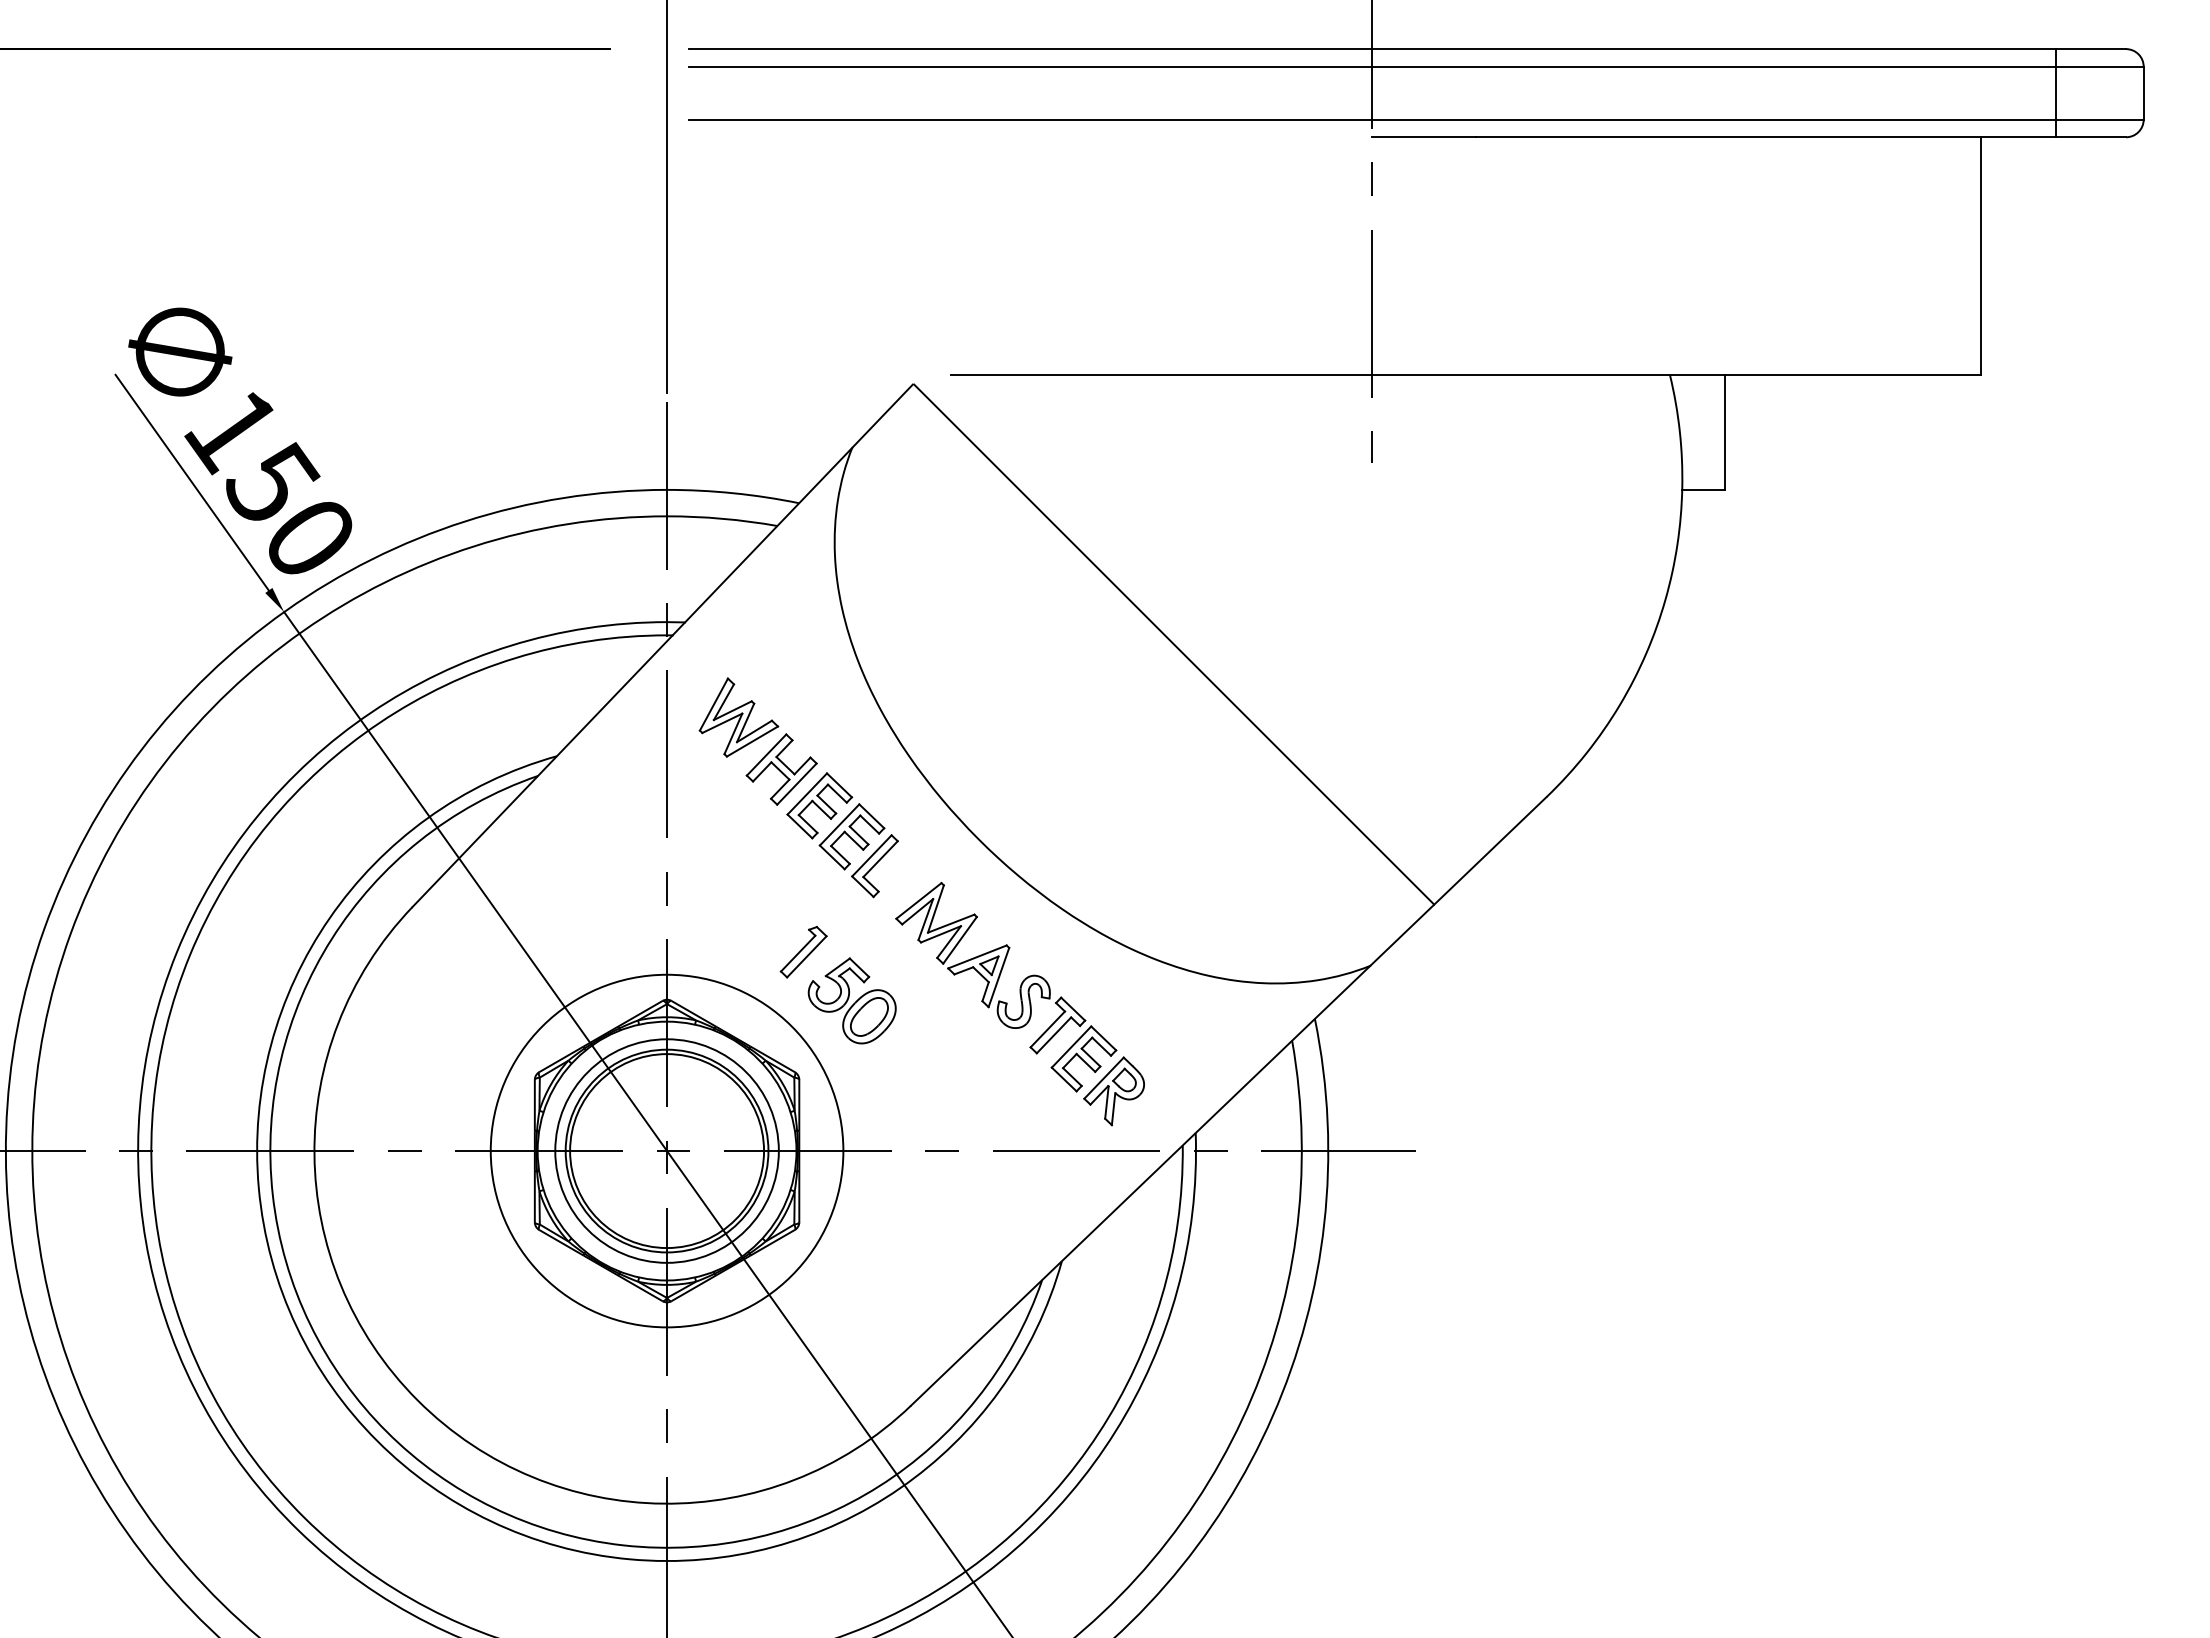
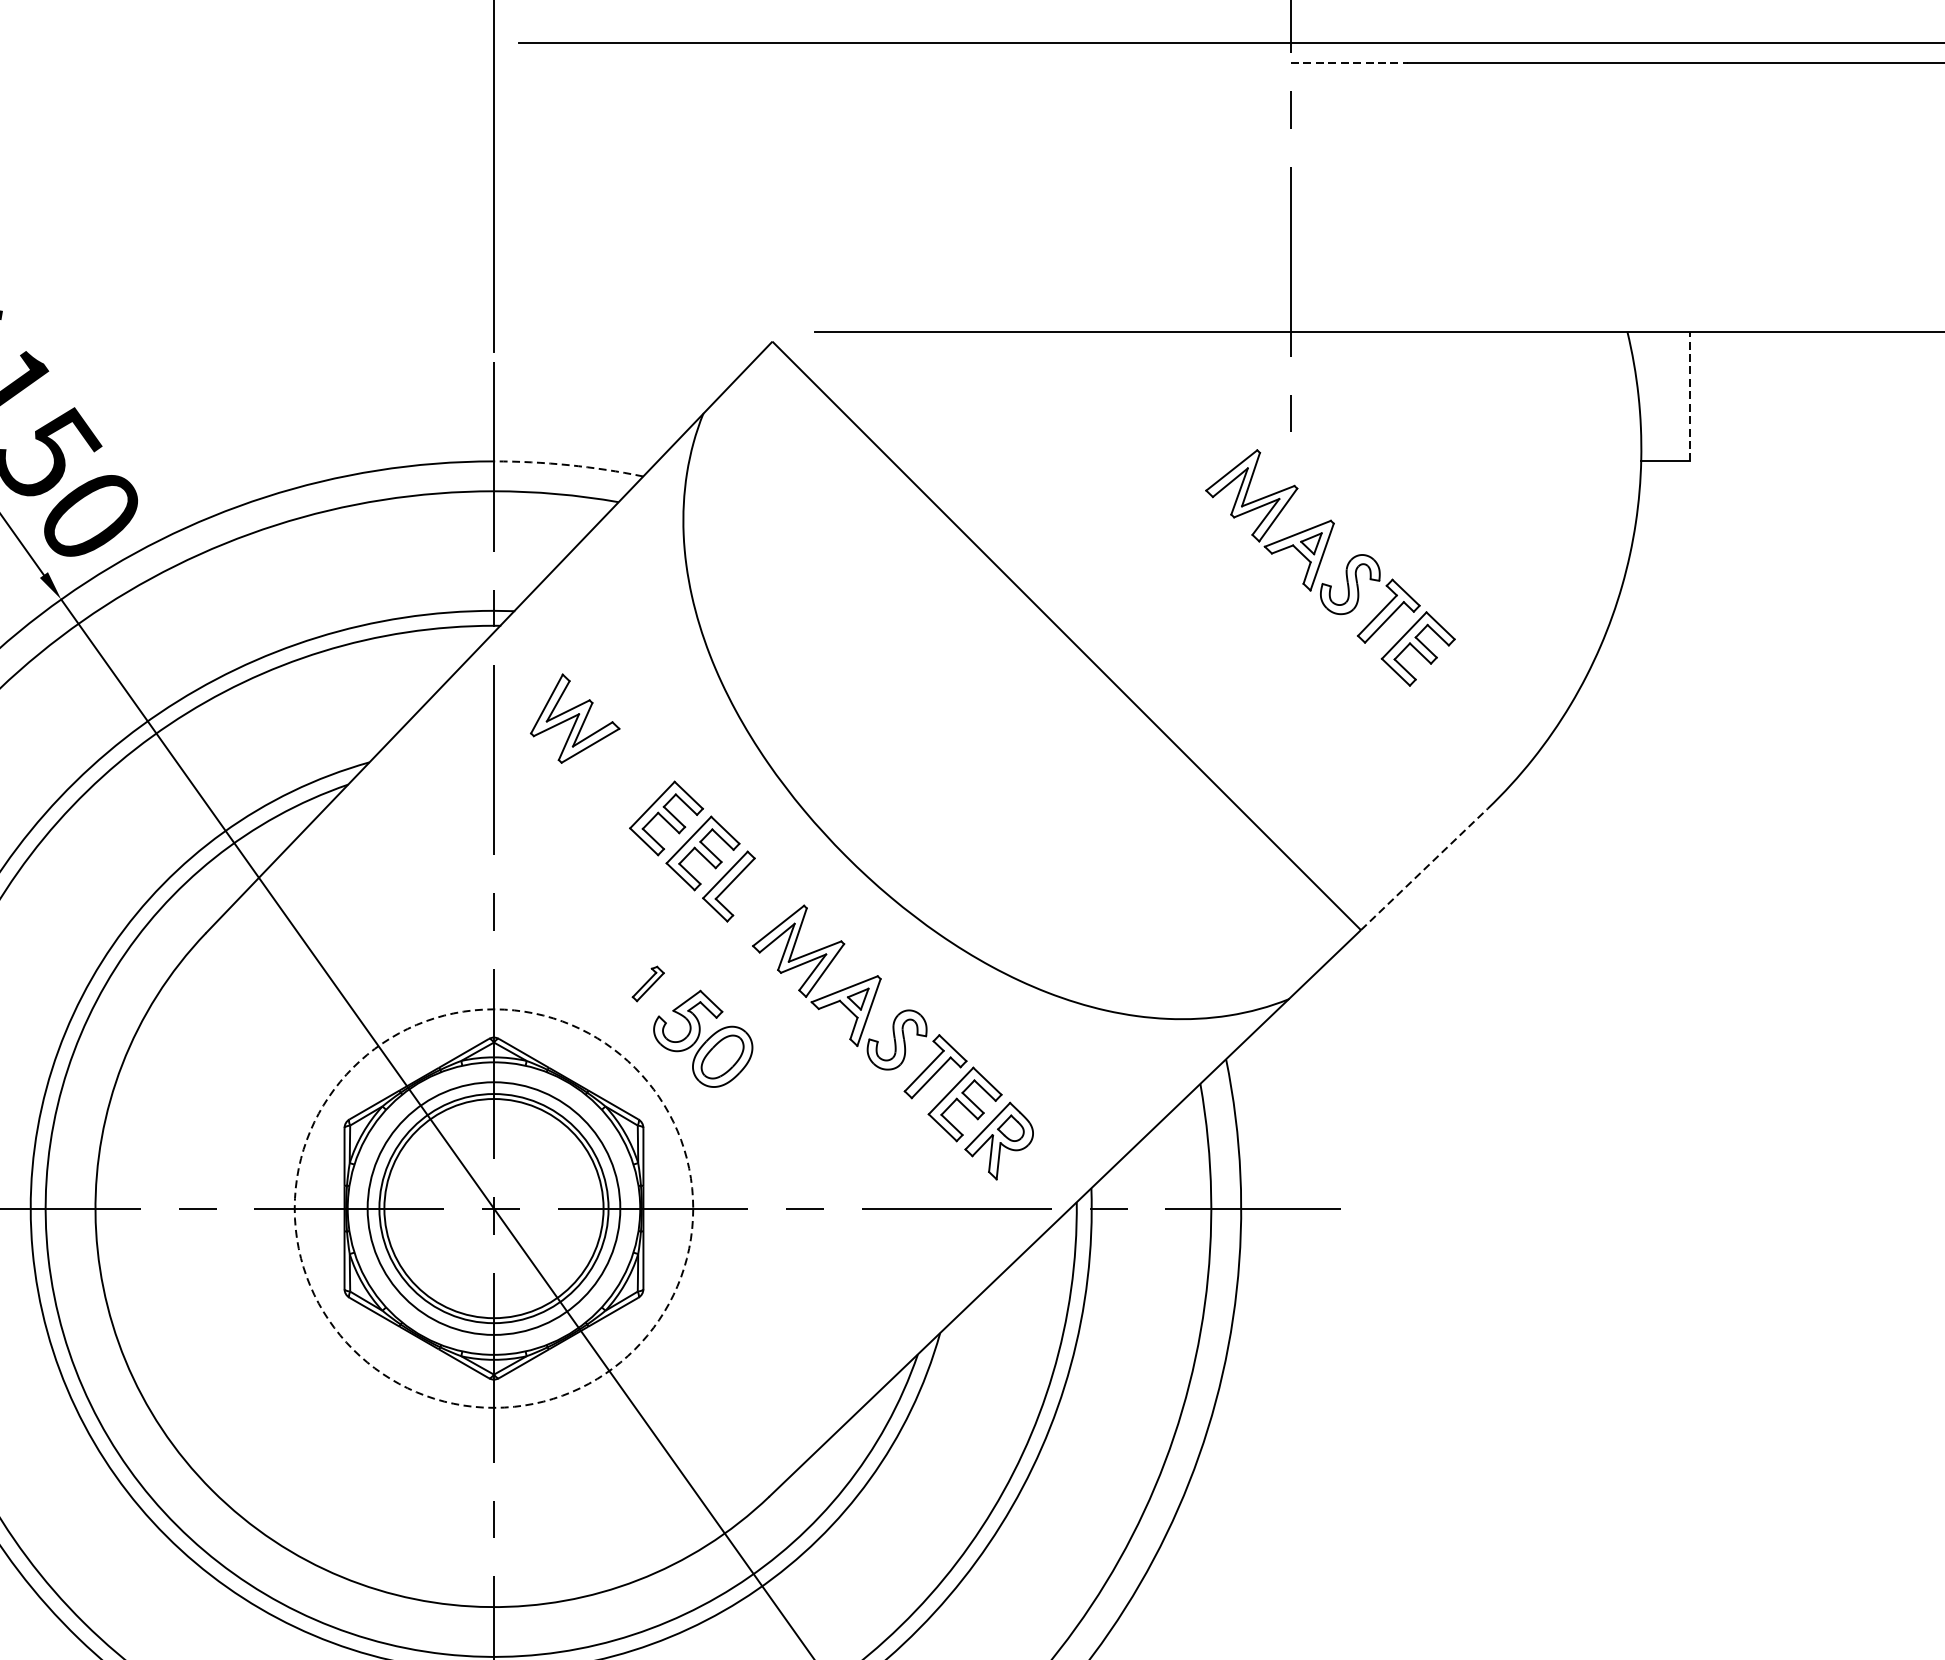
line: (1423, 137) -> (1348, 63), solid -> dashed
line: (1724, 432) -> (1688, 396), solid -> dashed
arc: (733, 493) -> (569, 465), solid -> dashed
part: (1399, 579) -> (1321, 562), added
part: (781, 769) -> (623, 777), removed
line: (1490, 850) -> (1424, 868), solid -> dashed
part: (803, 952) -> (648, 984), size x0.6
circle: (666, 1150) -> (493, 1207), solid -> dashed

